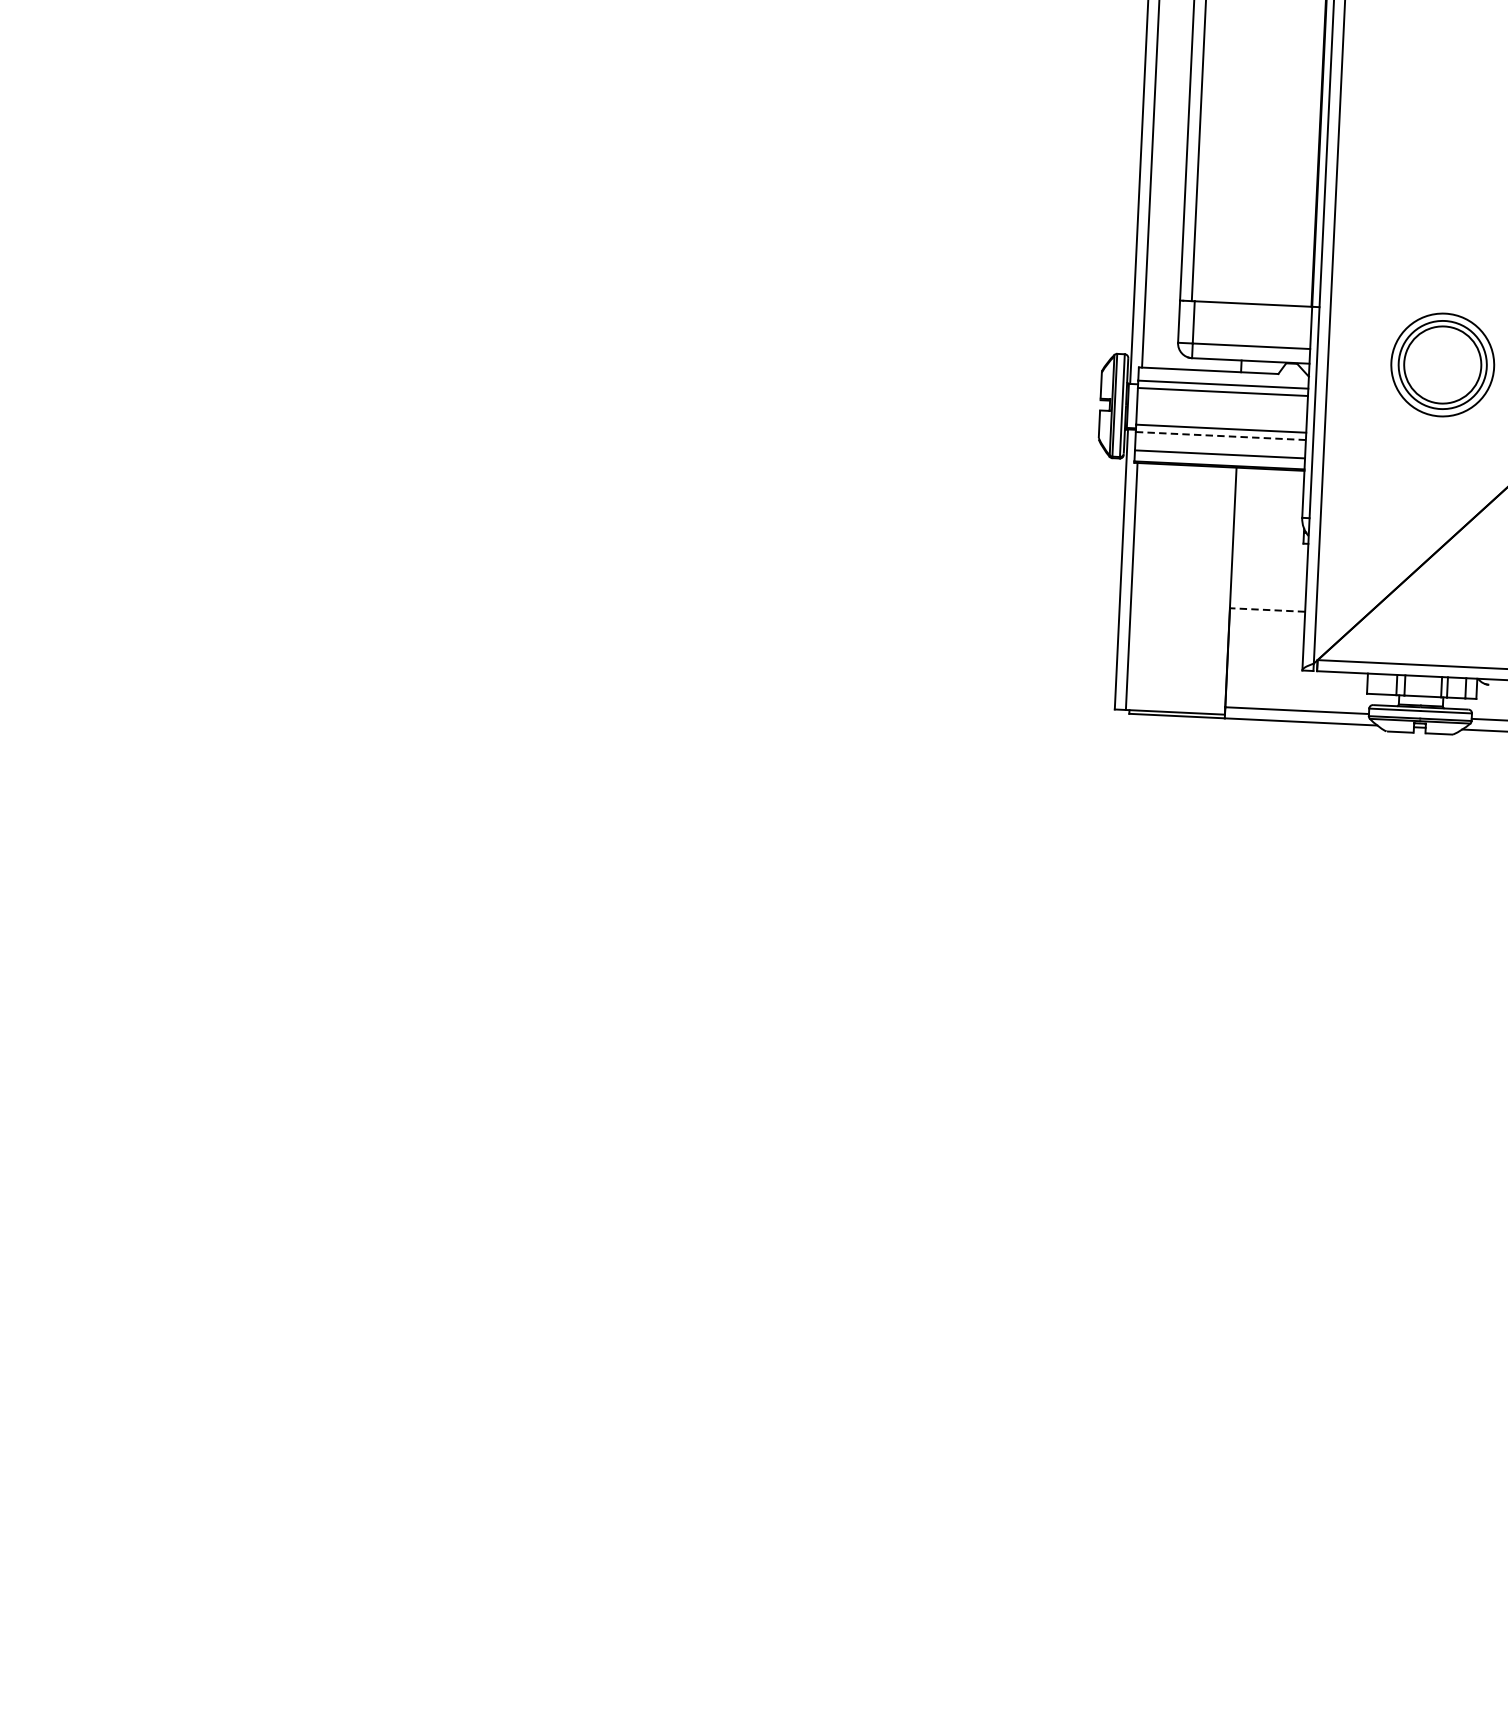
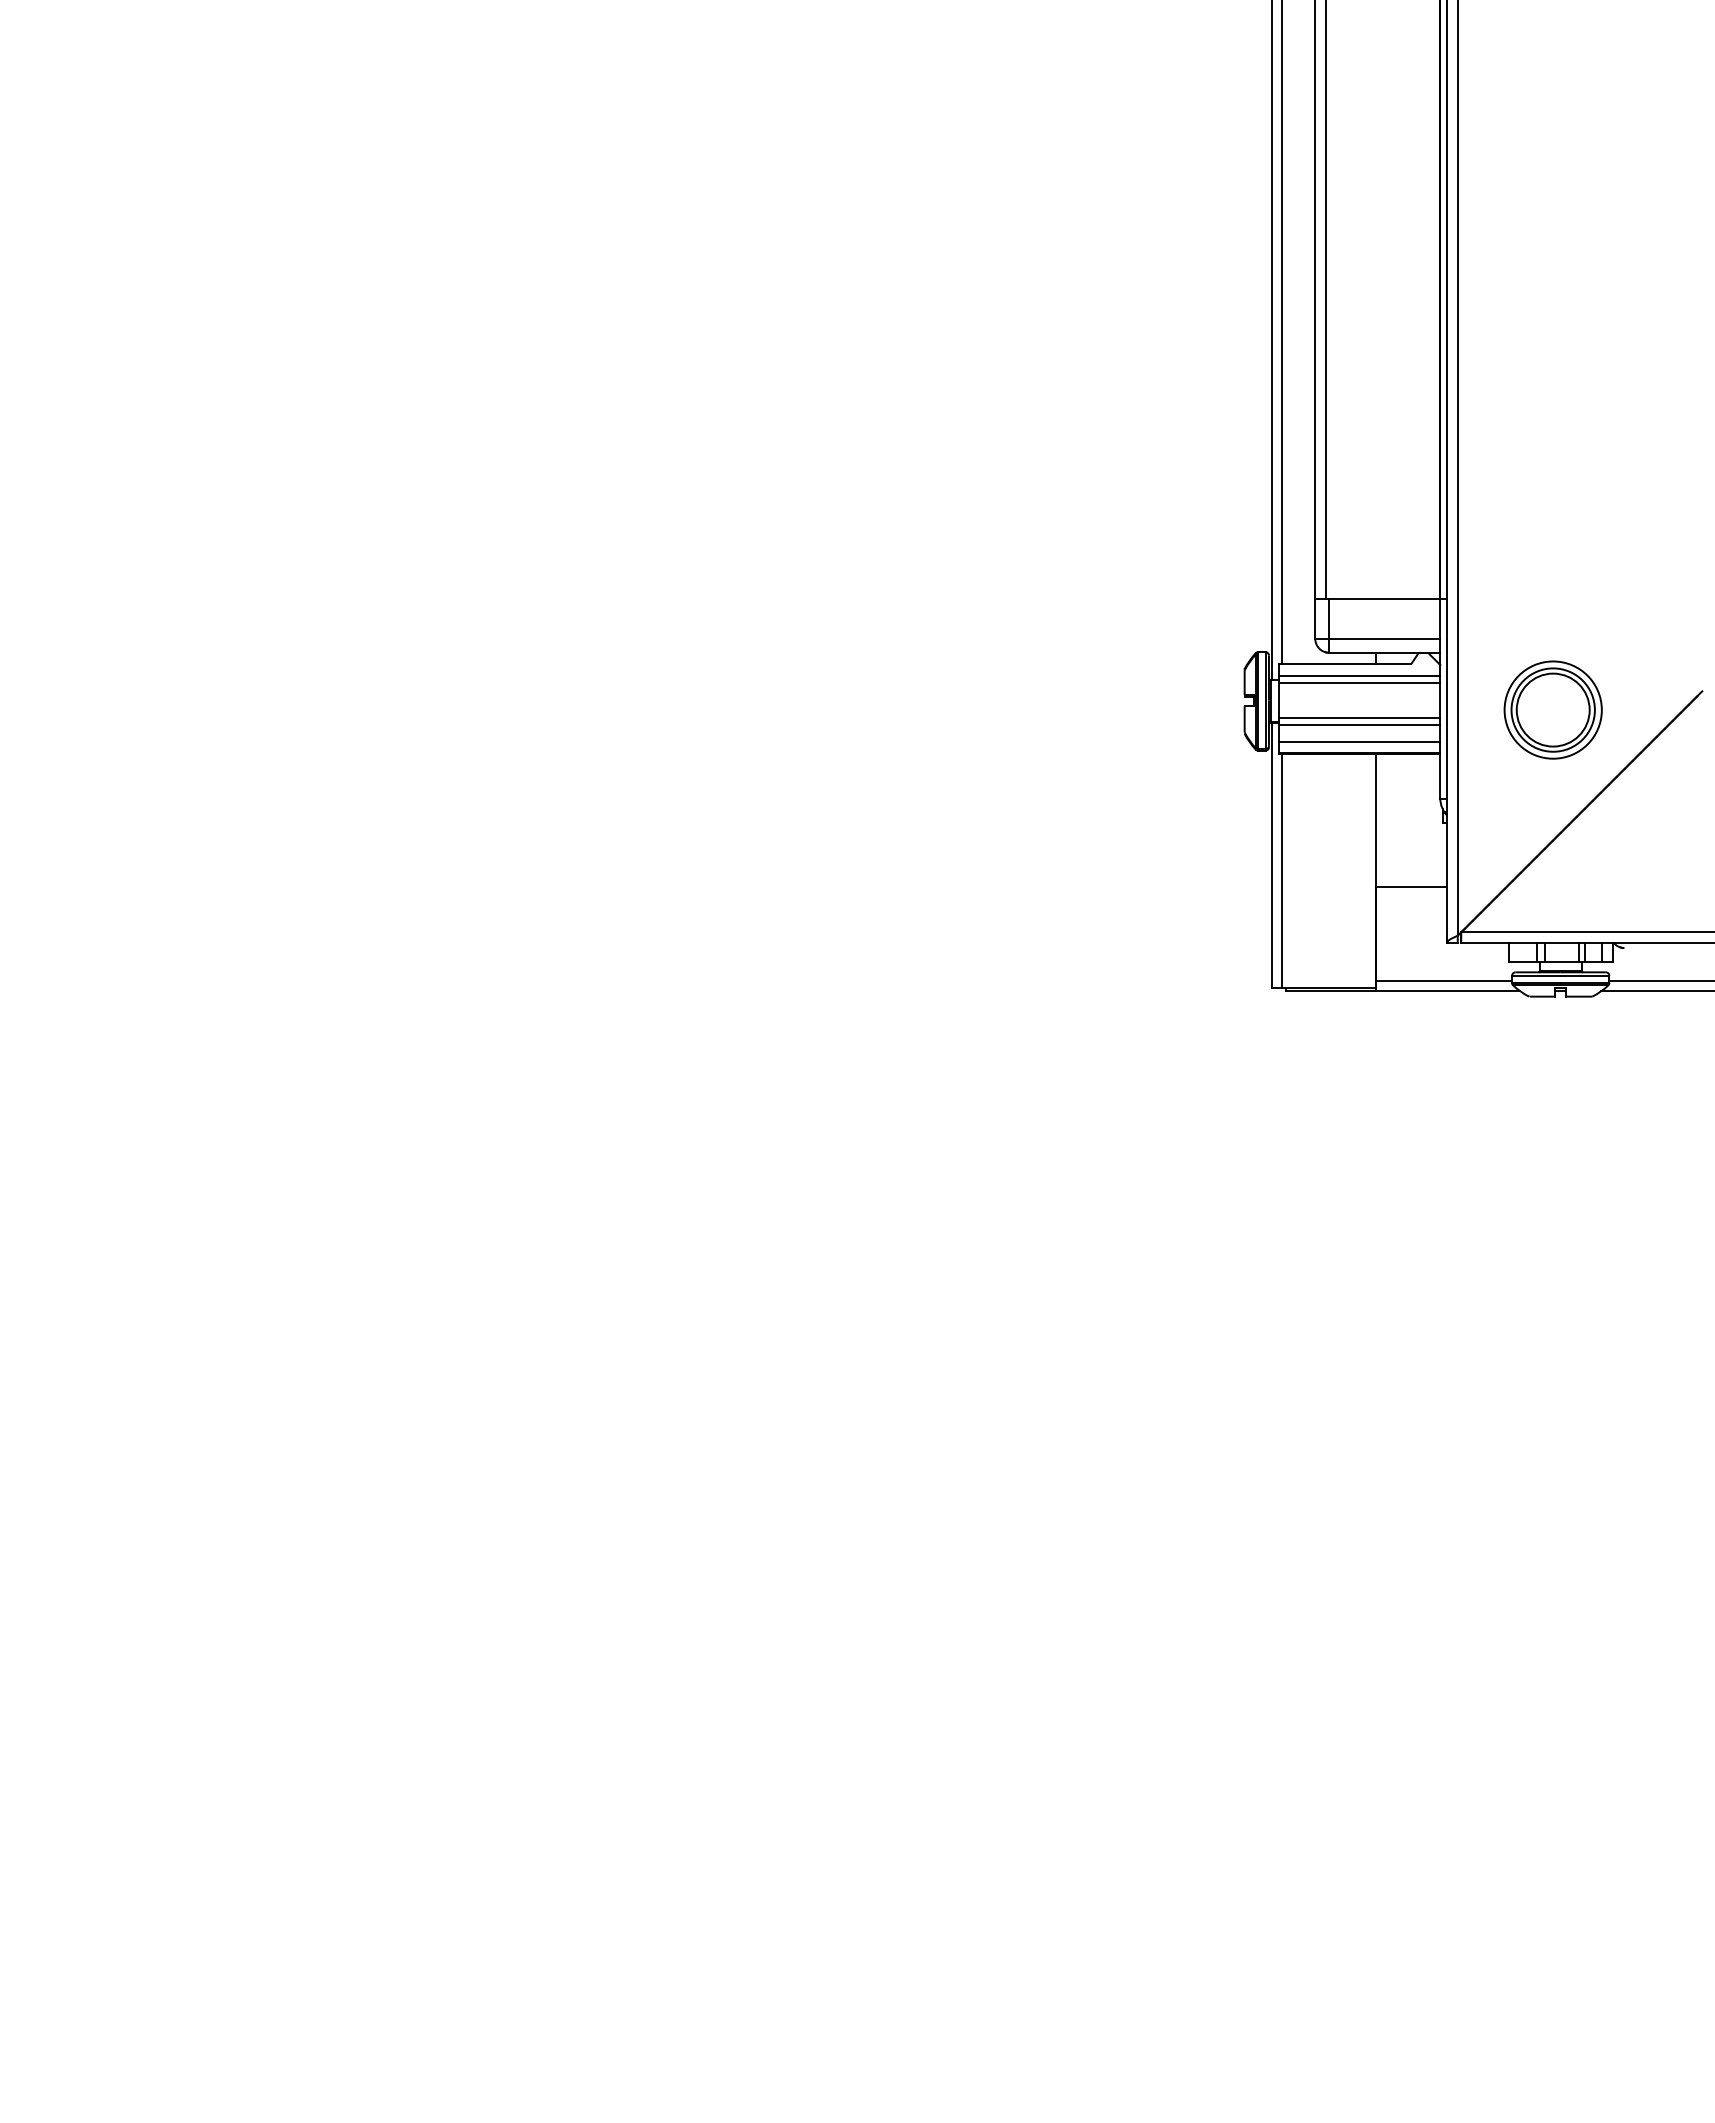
part: (1442, 364) -> (1552, 709), moved
line: (1221, 436) -> (1360, 725), dashed -> solid
line: (1267, 610) -> (1411, 887), dashed -> solid

